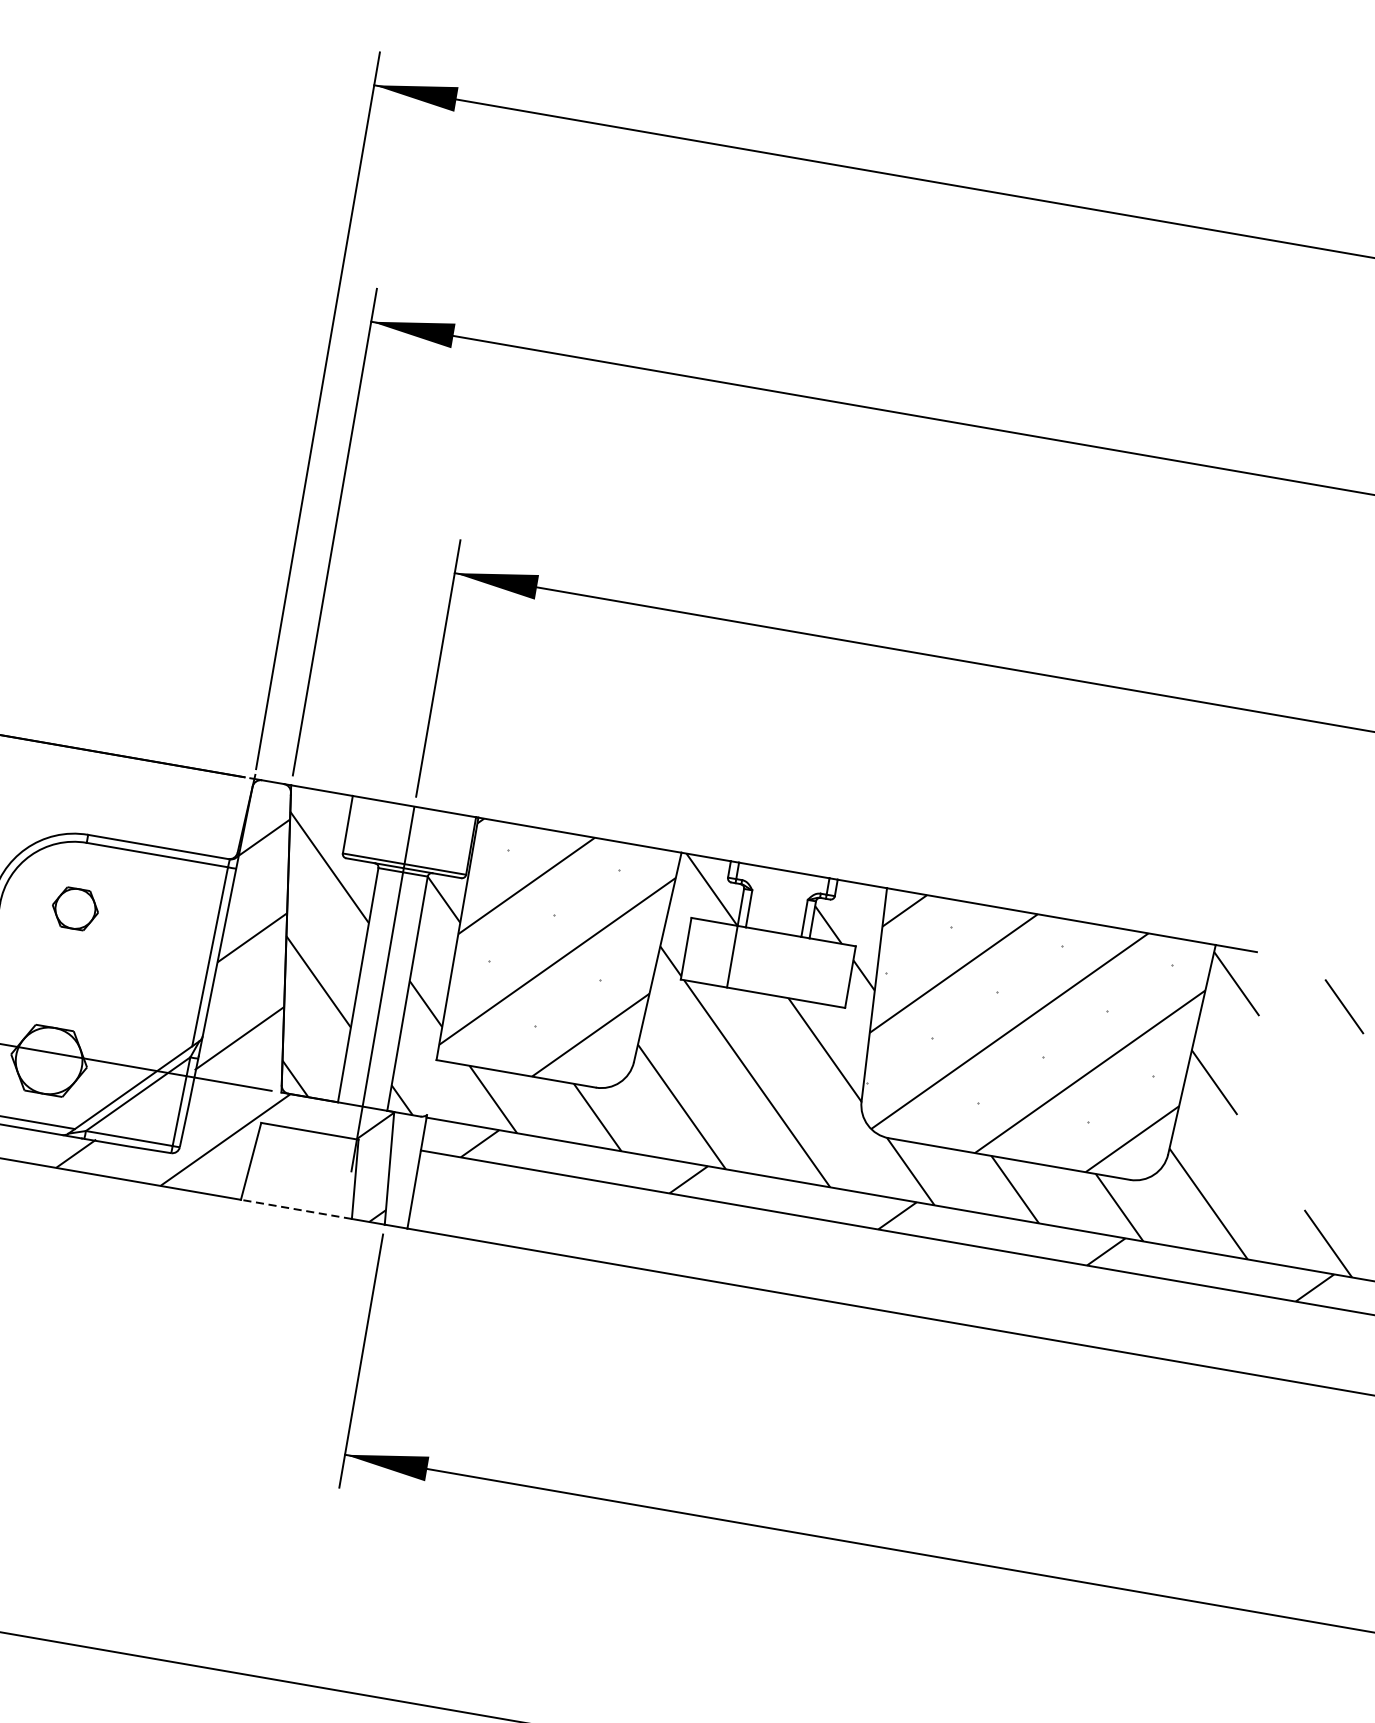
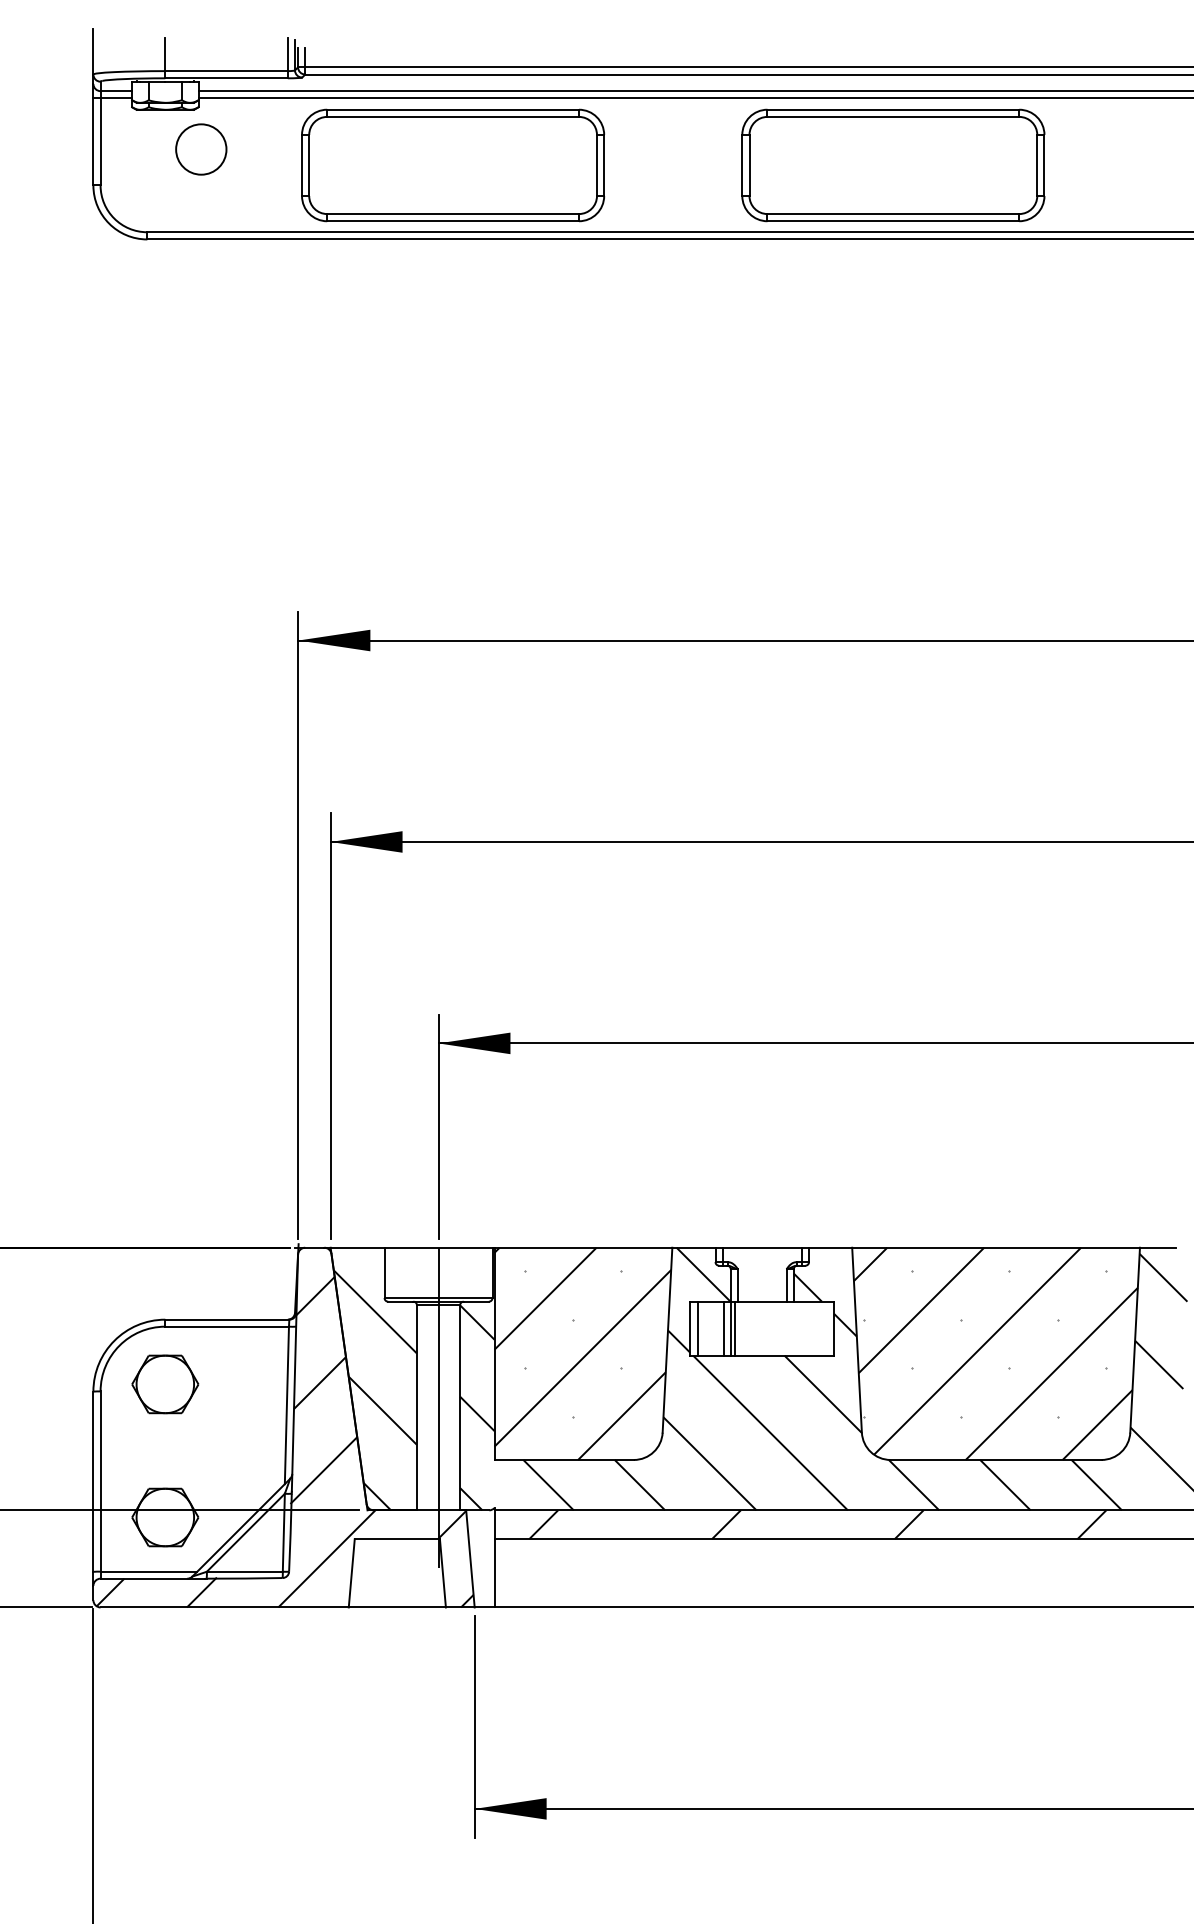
part: (75, 908) -> (165, 1384), size x1.67
line: (695, 950) -> (698, 1328), added
line: (724, 955) -> (723, 1328), added
line: (737, 957) -> (735, 1328), added
line: (296, 1209) -> (397, 1607), dashed -> solid

